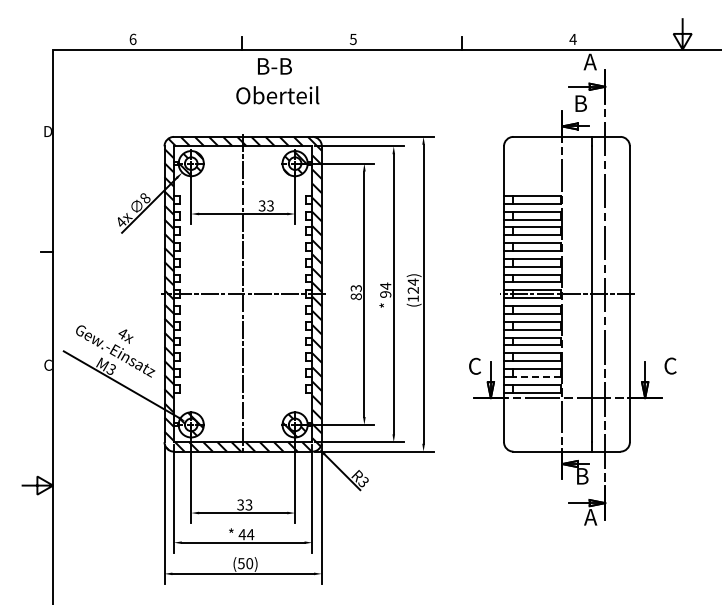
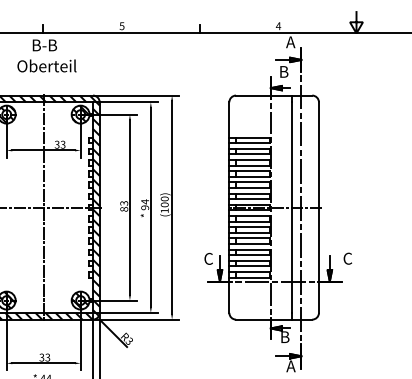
text: (274, 66) -> (44, 45), moved
text: (277, 95) -> (46, 66), moved
text: (412, 285) -> (164, 201), (124) -> (100)
line: (537, 376) -> (253, 266), dashed -> solid

